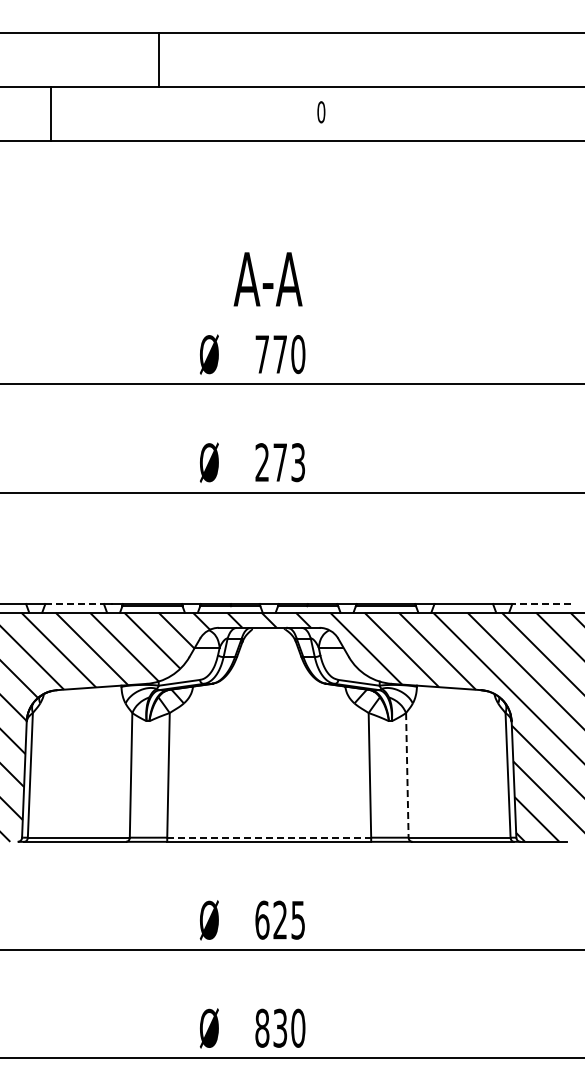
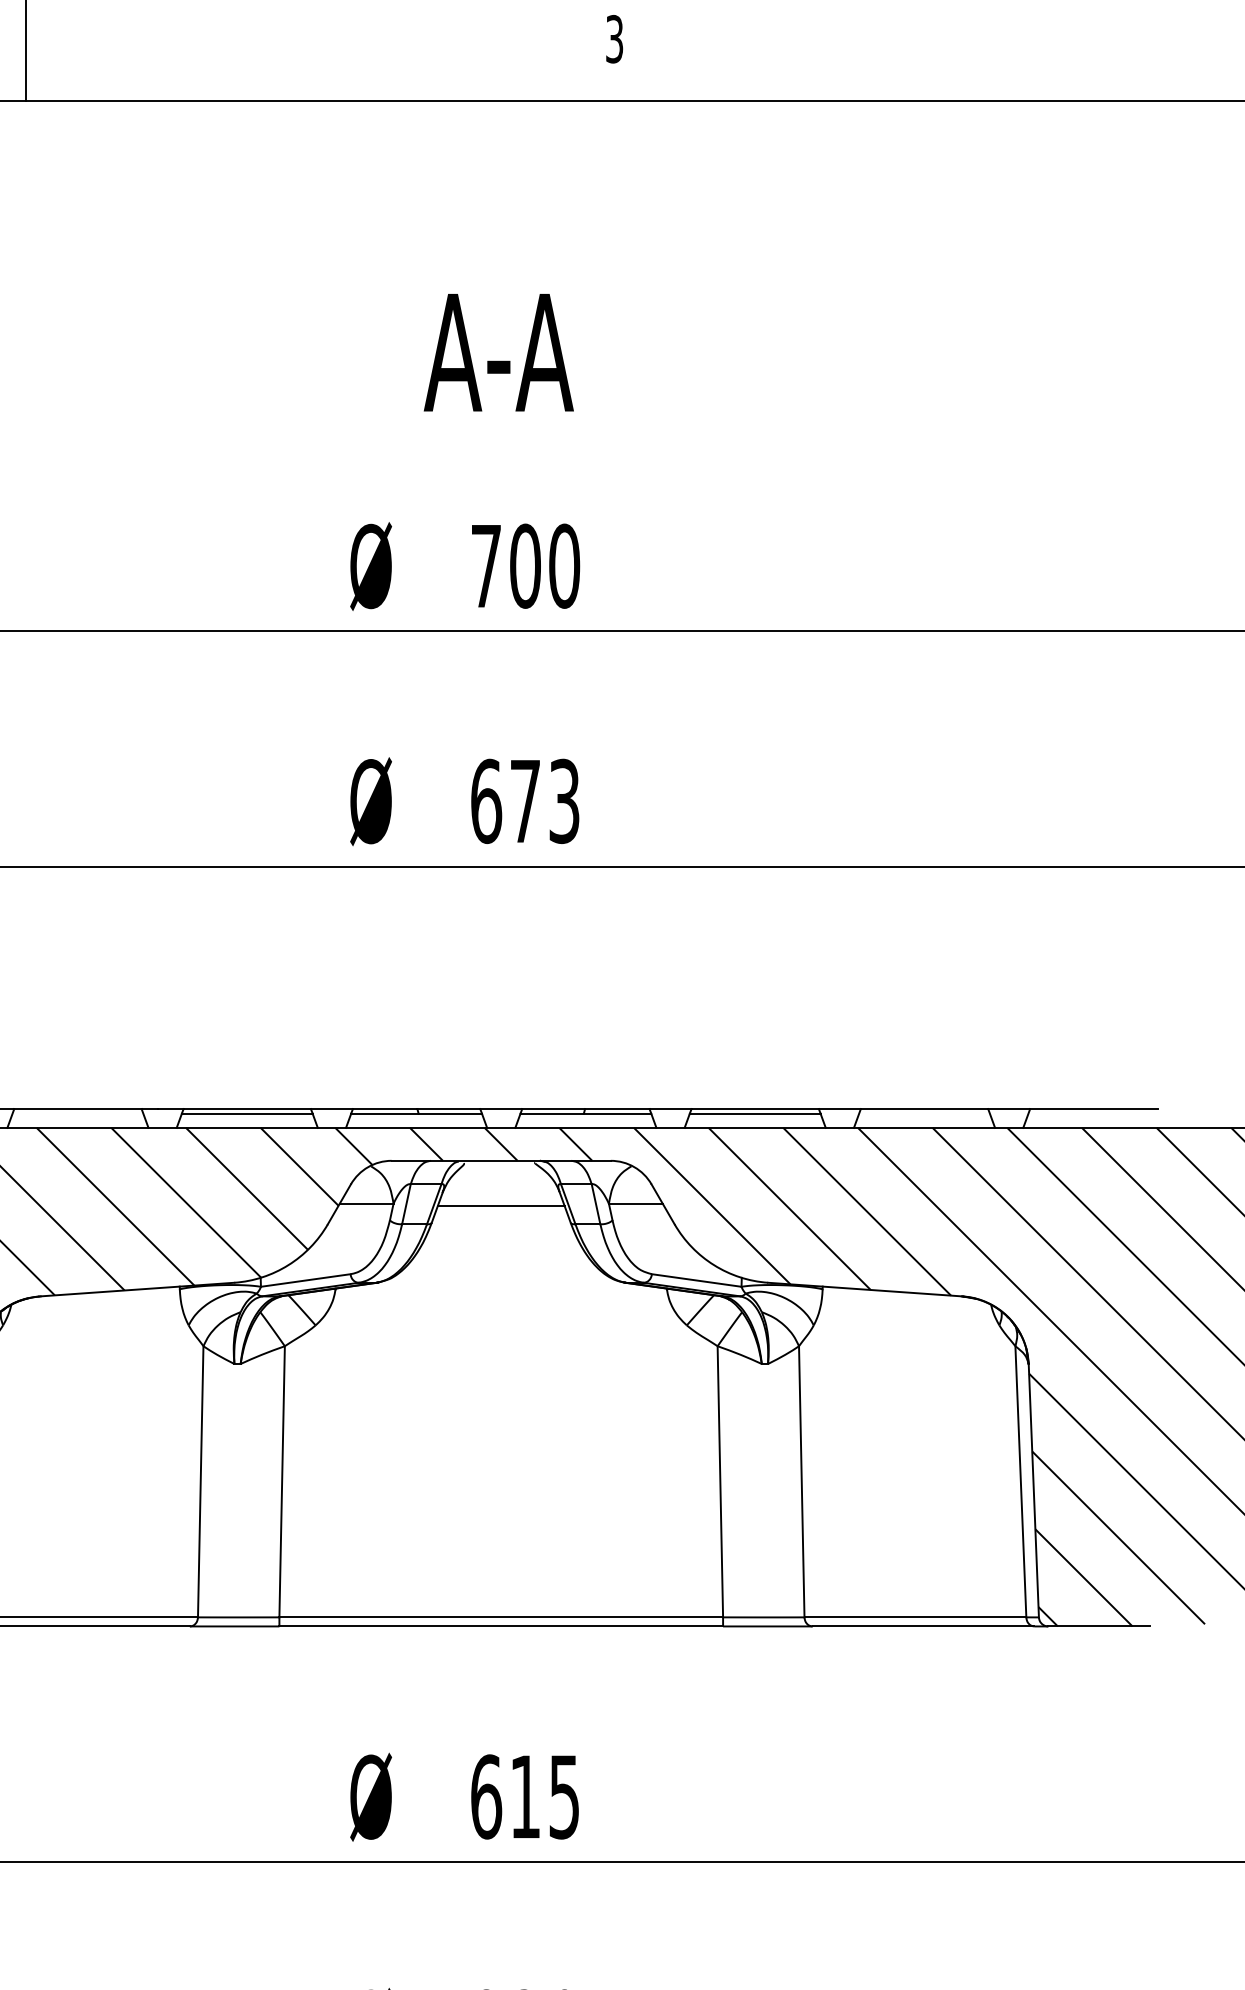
text: (321, 112) -> (614, 39), 0 -> 3
text: (267, 279) -> (497, 352), moved
text: (280, 354) -> (525, 566), 770 -> 700
text: (262, 462) -> (486, 801), 273 -> 673
line: (75, 604) -> (79, 1110), dashed -> solid
line: (541, 604) -> (1093, 1110), dashed -> solid
line: (269, 648) -> (501, 1205), added
line: (407, 775) -> (802, 1482), dashed -> solid
line: (269, 837) -> (501, 1616), dashed -> solid
text: (279, 919) -> (523, 1795), 625 -> 615

